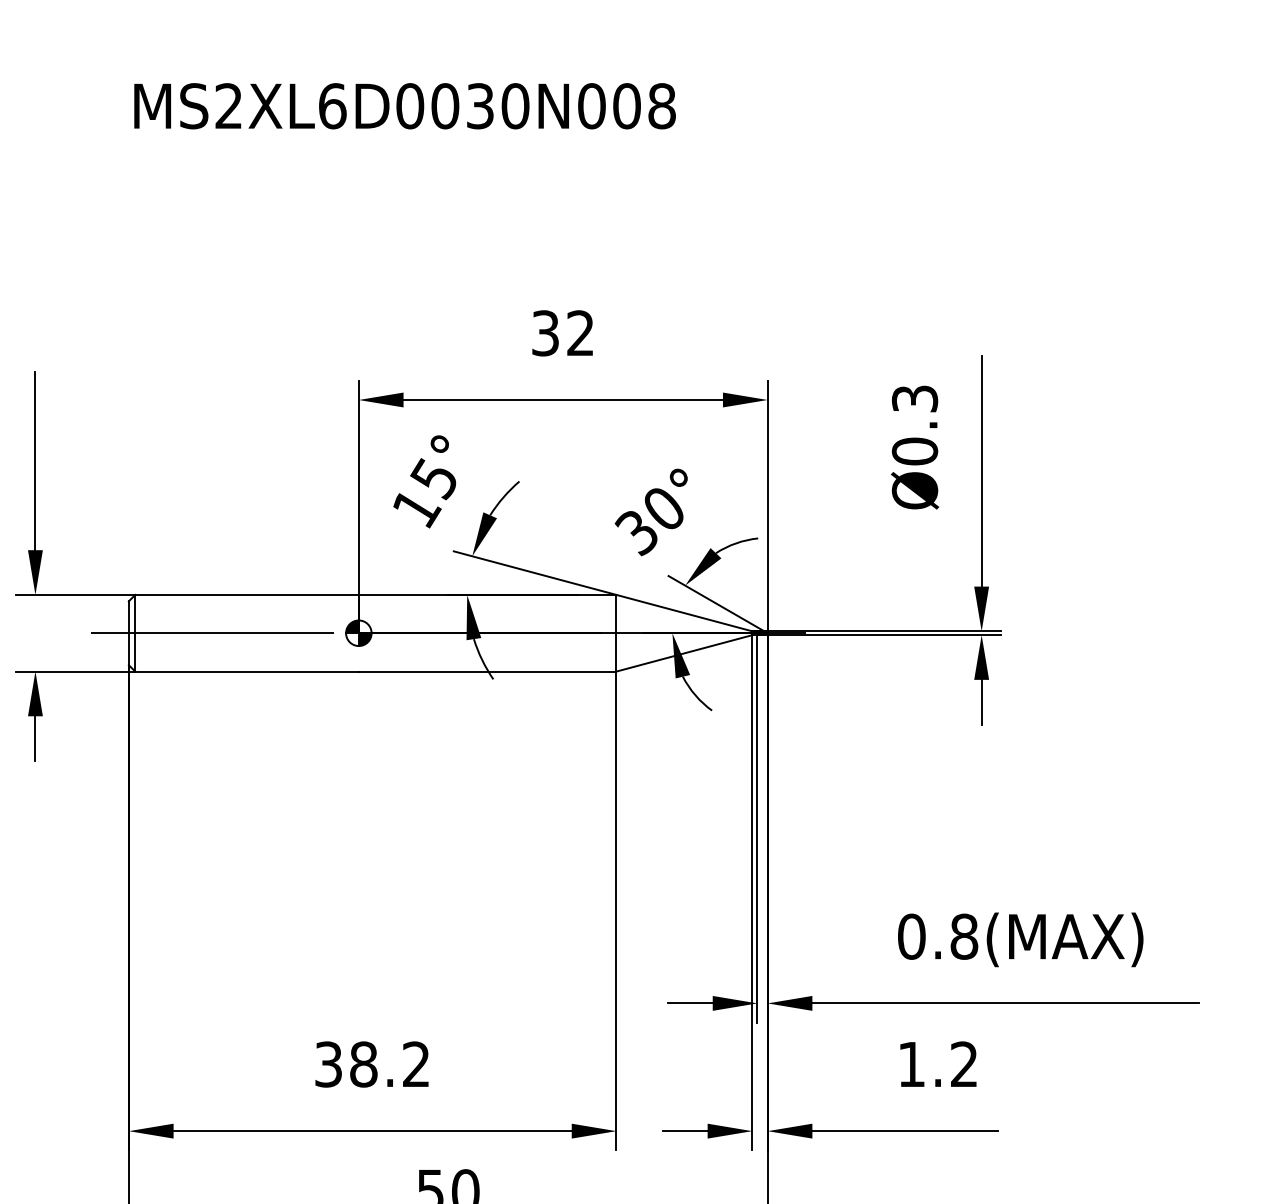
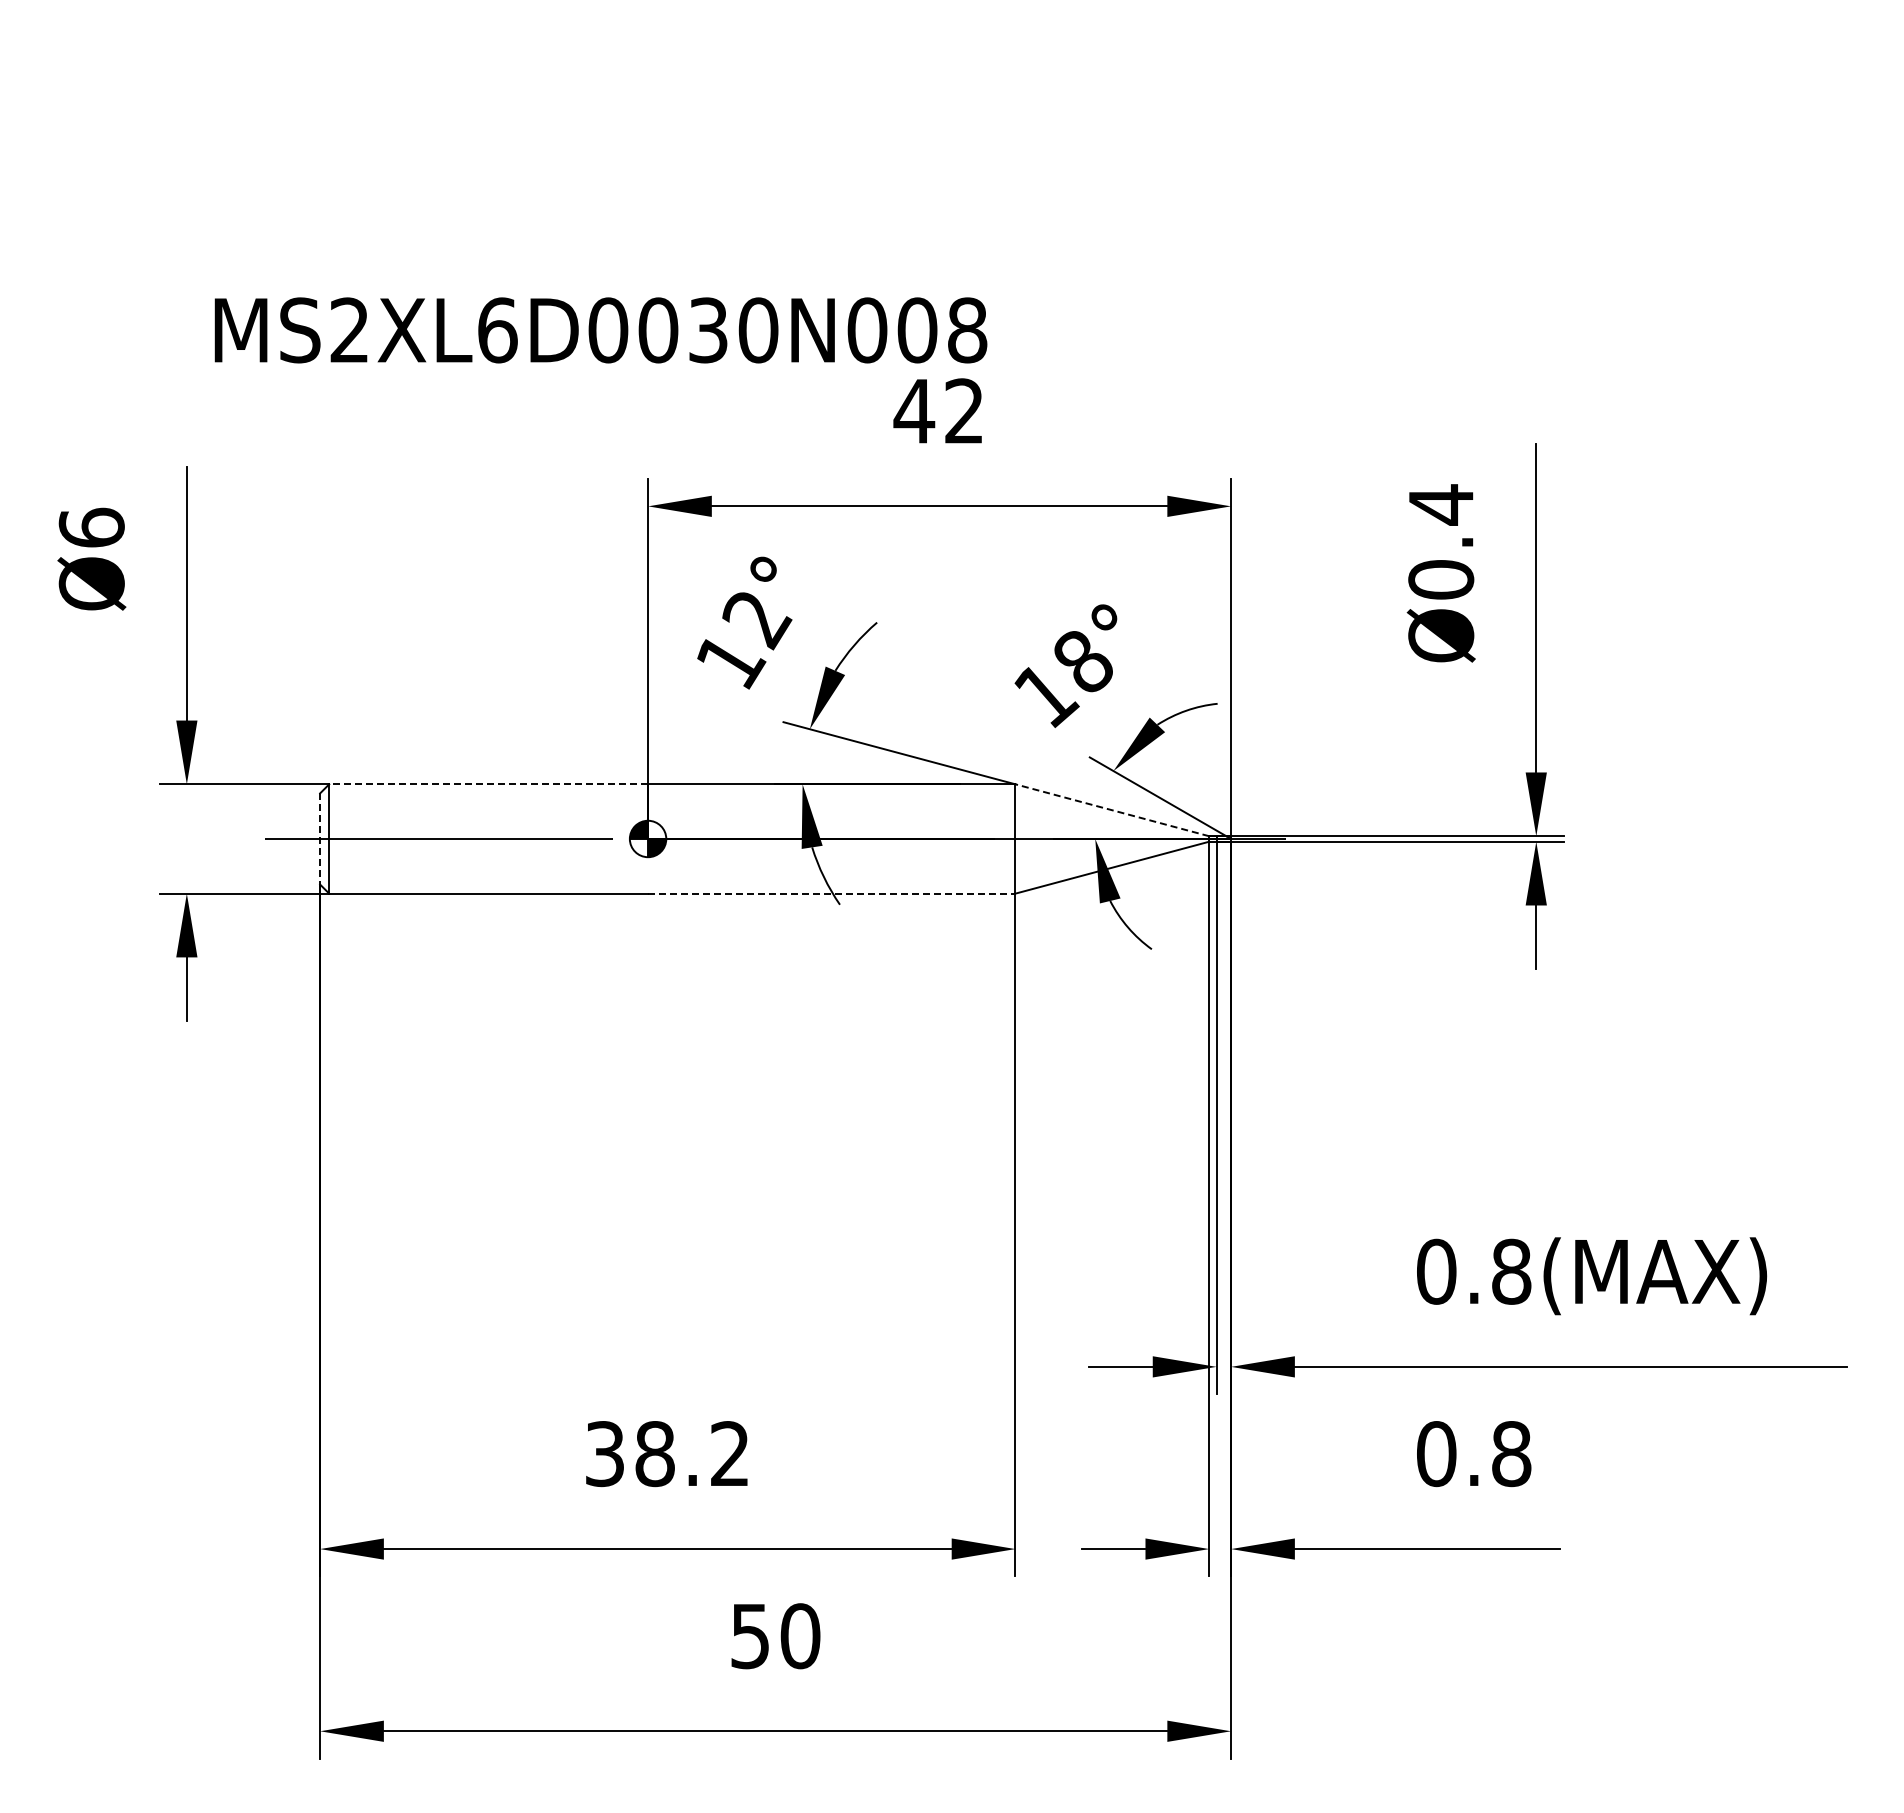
text: (404, 106) -> (600, 330), moved
text: (545, 333) -> (914, 411), 32 -> 42
text: (915, 398) -> (1441, 504), Ø0.3 -> Ø0.4
text: (434, 479) -> (756, 619), 15° -> 12°
text: (649, 522) -> (1062, 680), 30° -> 18°
line: (246, 595) -> (488, 784), solid -> dashed
line: (683, 613) -> (1111, 810), solid -> dashed
line: (129, 632) -> (320, 838), solid -> dashed
line: (487, 671) -> (831, 893), solid -> dashed
text: (938, 1064) -> (1474, 1454), 1.2 -> 0.8

